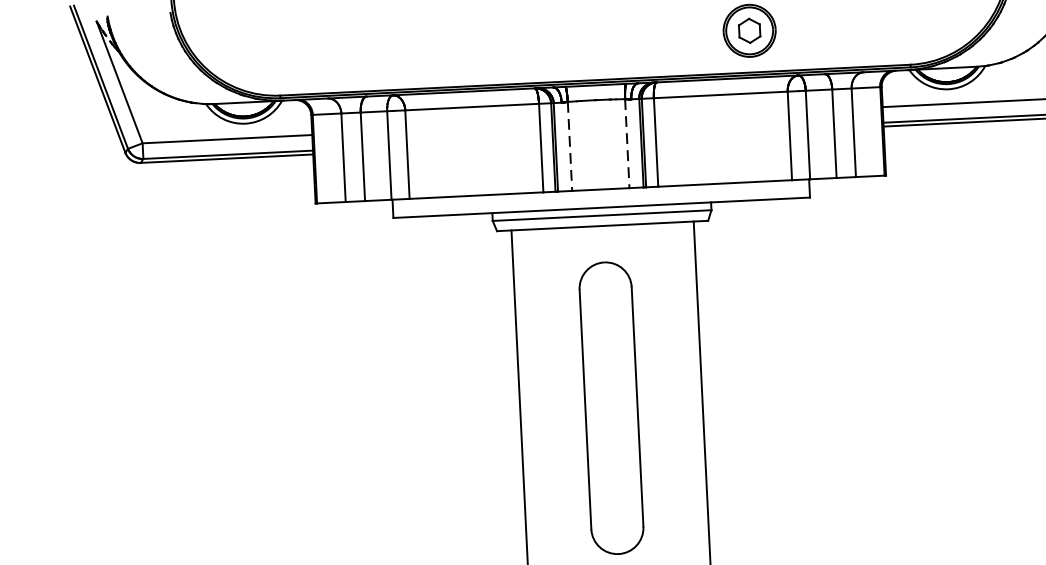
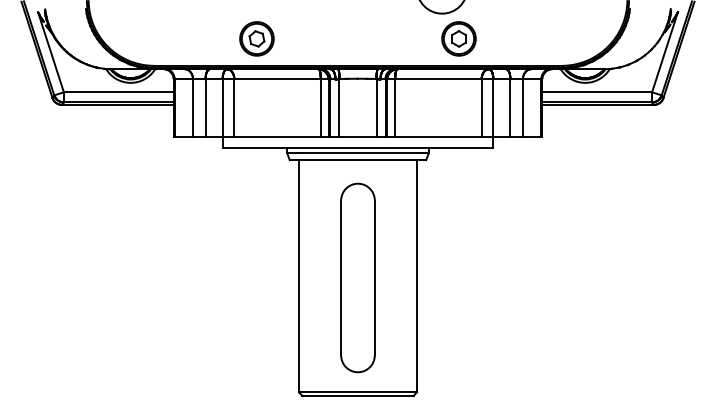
part: (436, 45) -> (256, 38), added
line: (627, 143) -> (376, 107), dashed -> solid
line: (570, 145) -> (339, 107), dashed -> solid

